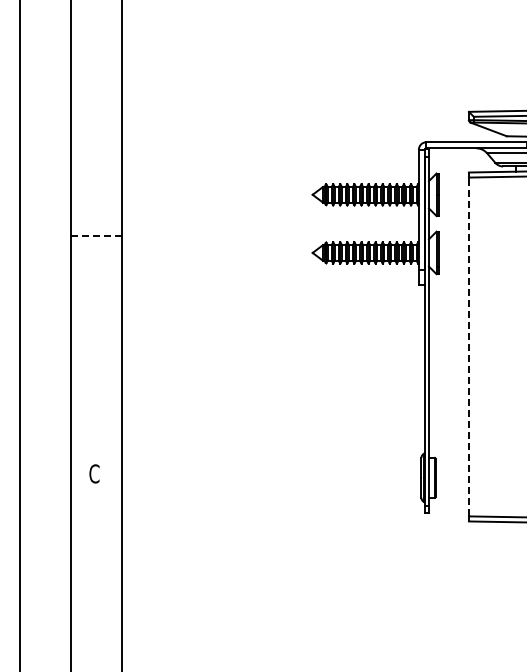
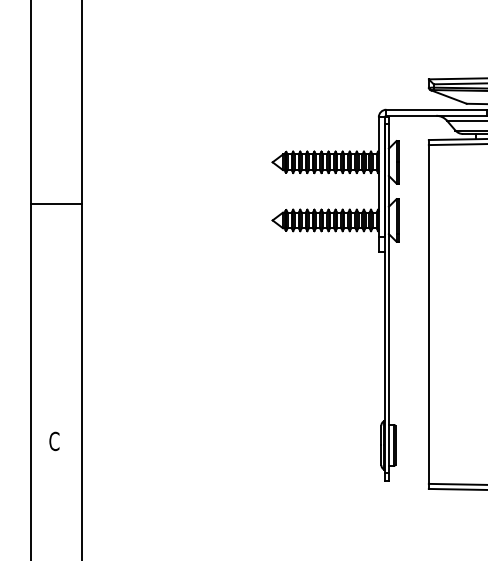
line: (95, 236) -> (55, 204), dashed -> solid
line: (468, 346) -> (428, 314), dashed -> solid

